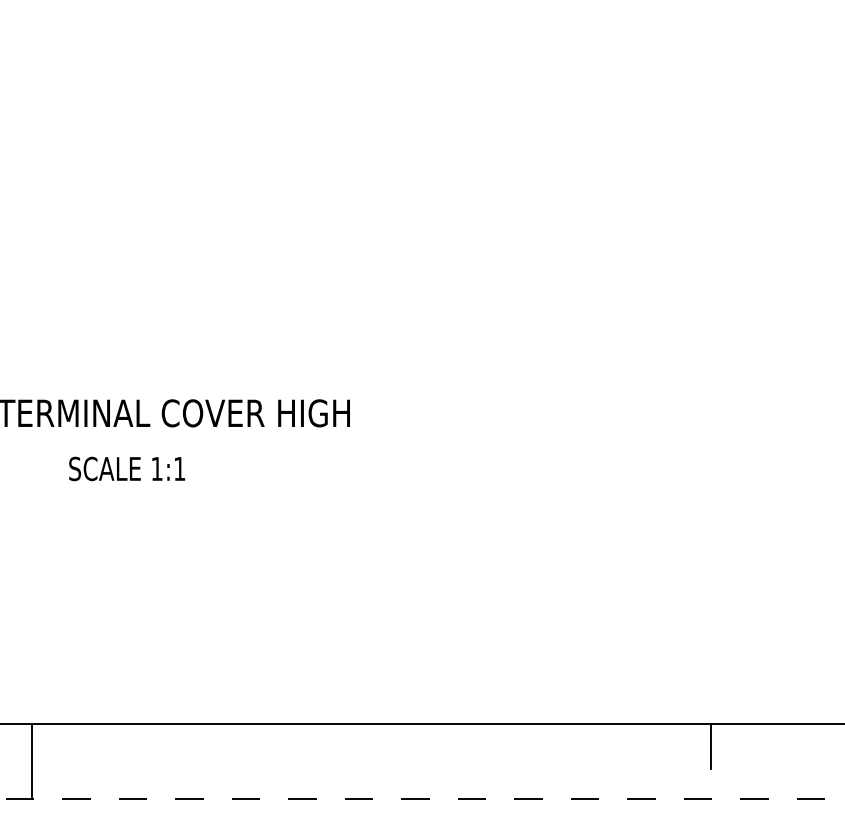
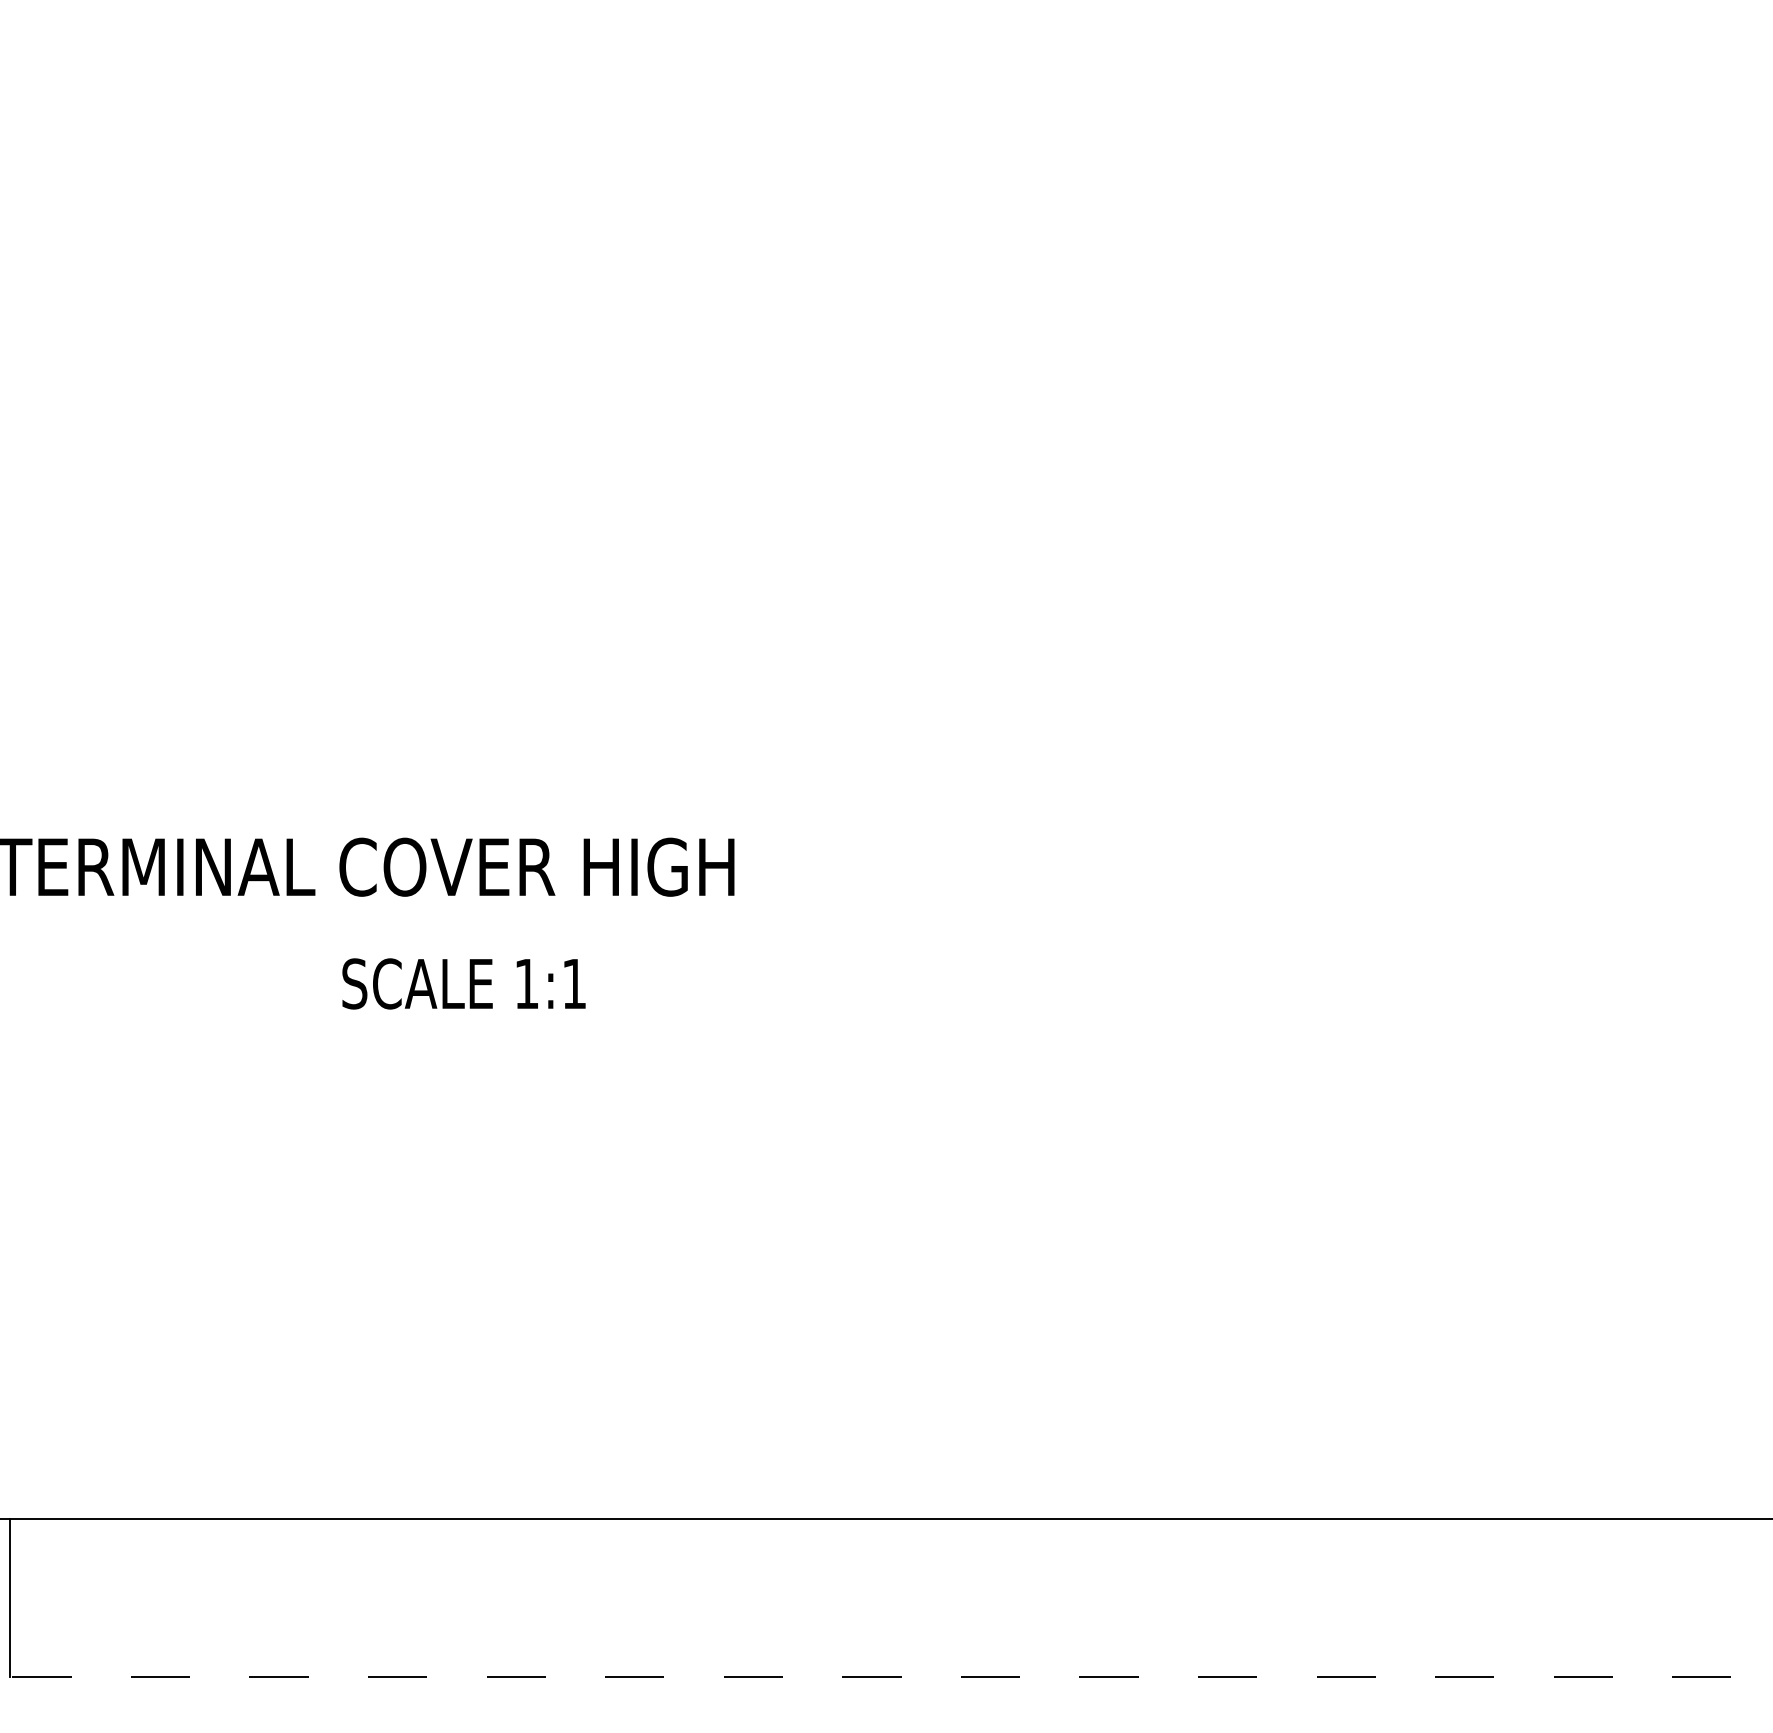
text: (127, 468) -> (464, 982), moved
line: (711, 746) -> (1492, 1566), removed
line: (31, 761) -> (9, 1597), moved

